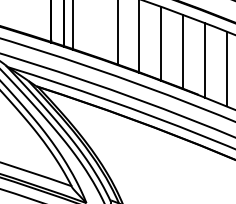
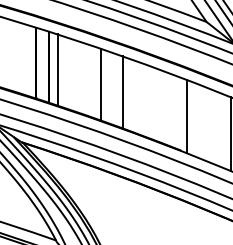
line: (161, 43) -> (144, 100), removed
line: (182, 52) -> (165, 108), removed
line: (226, 68) -> (208, 124), removed

